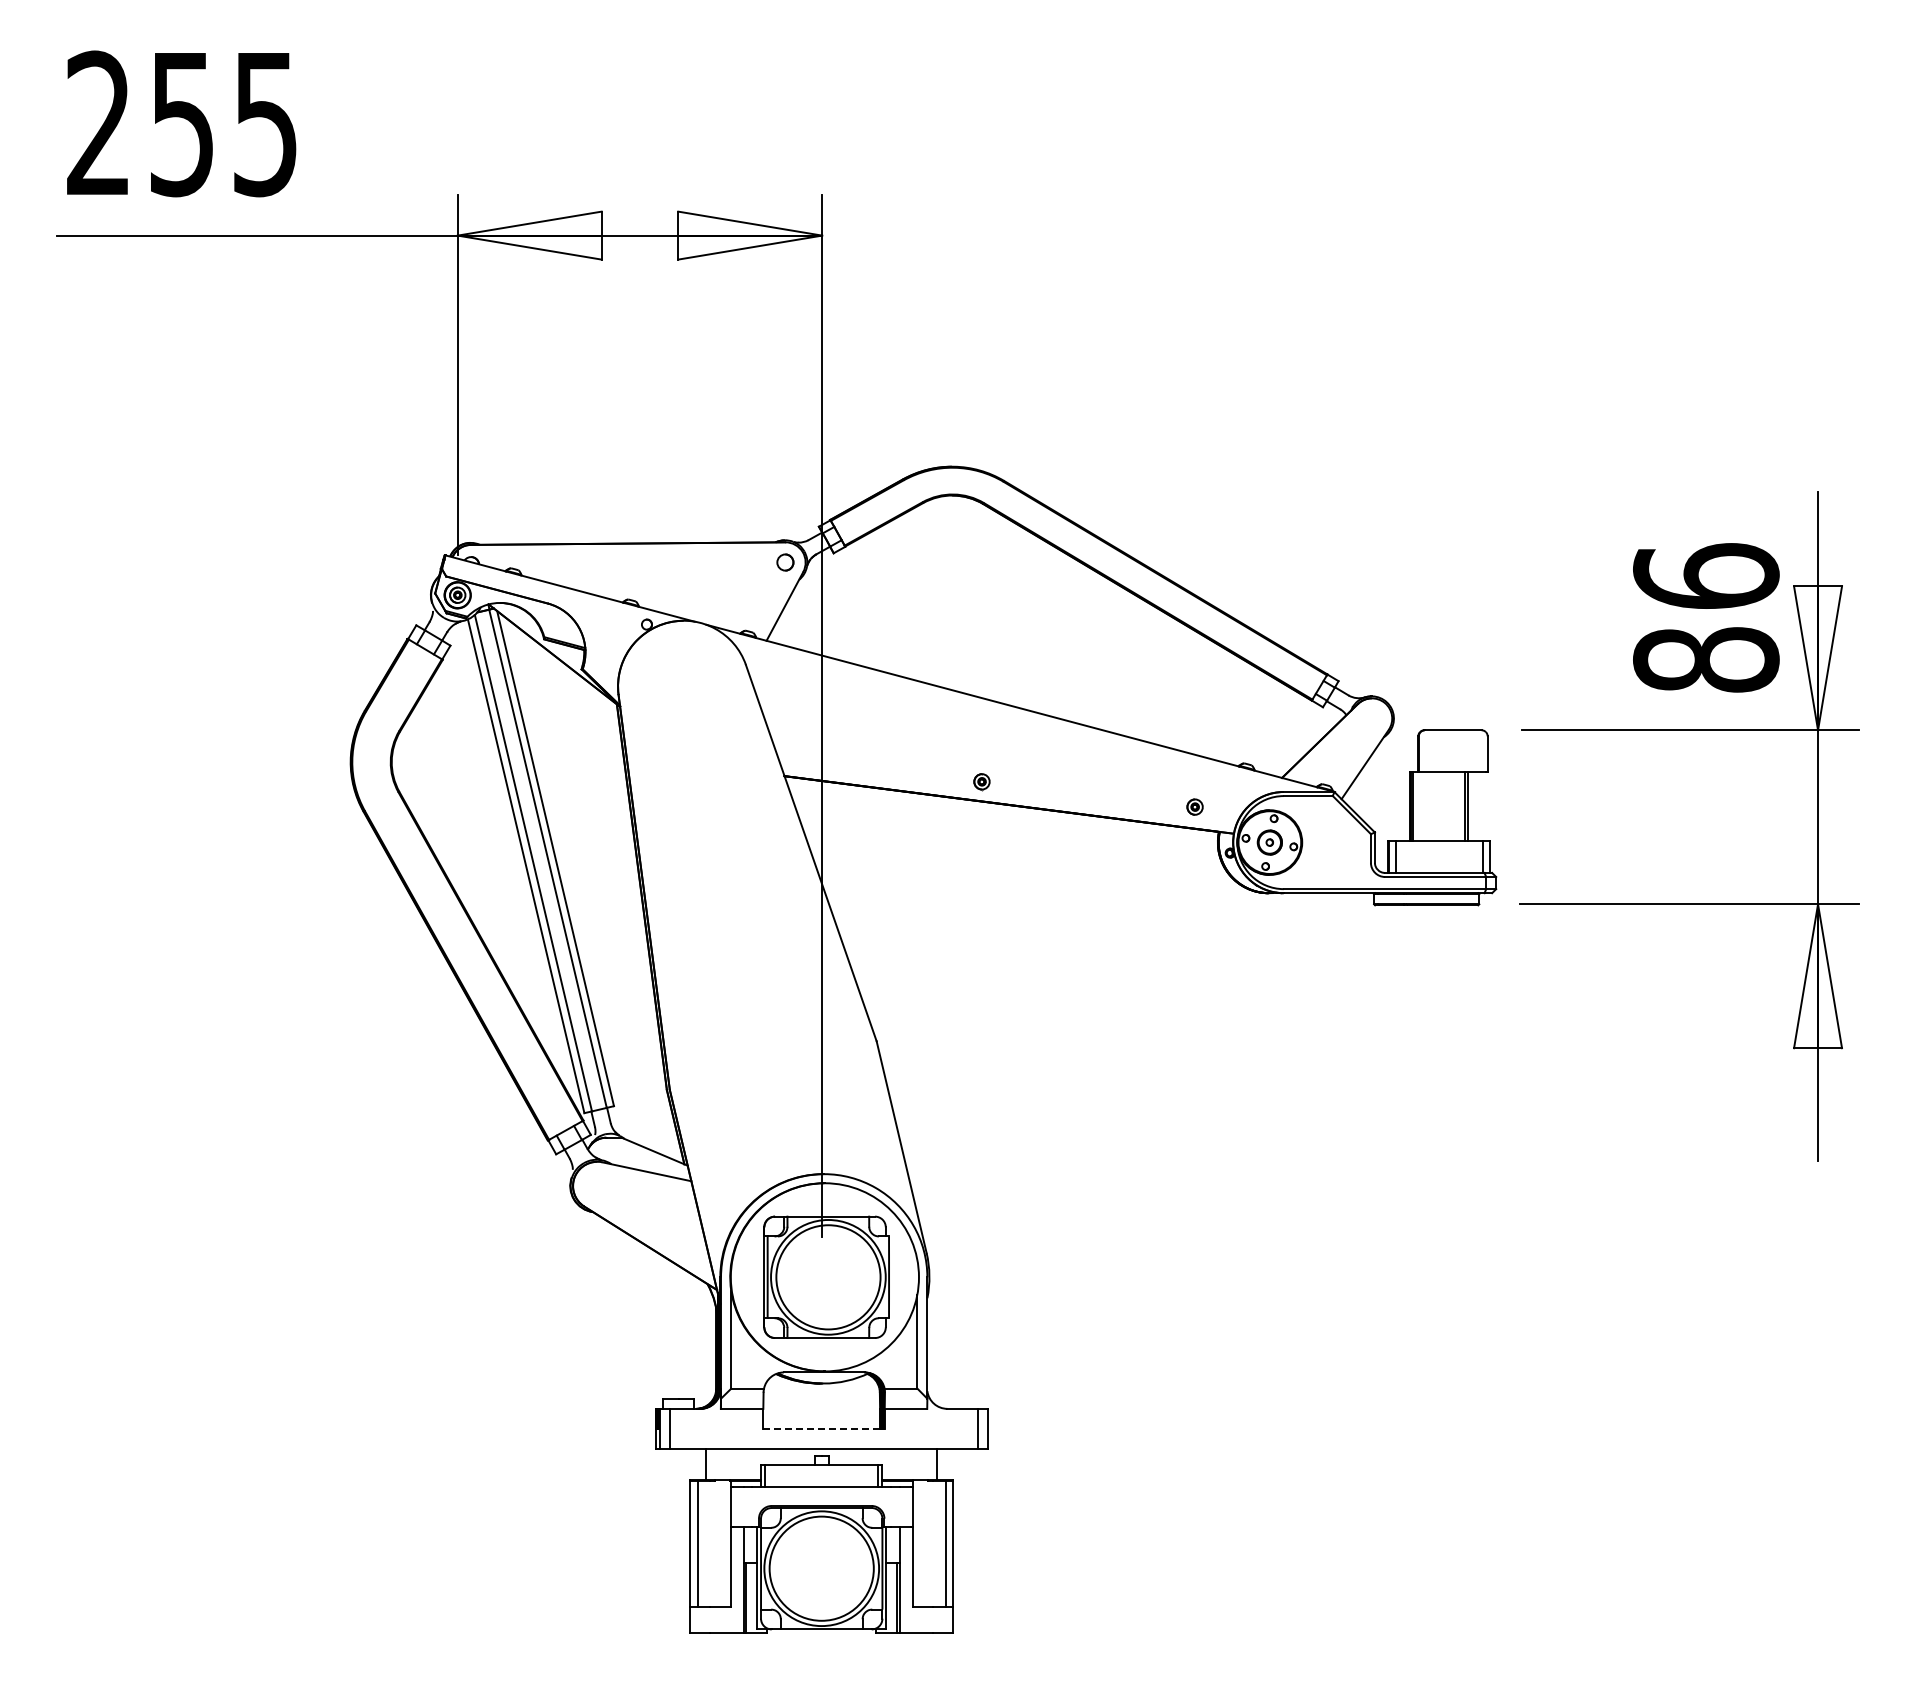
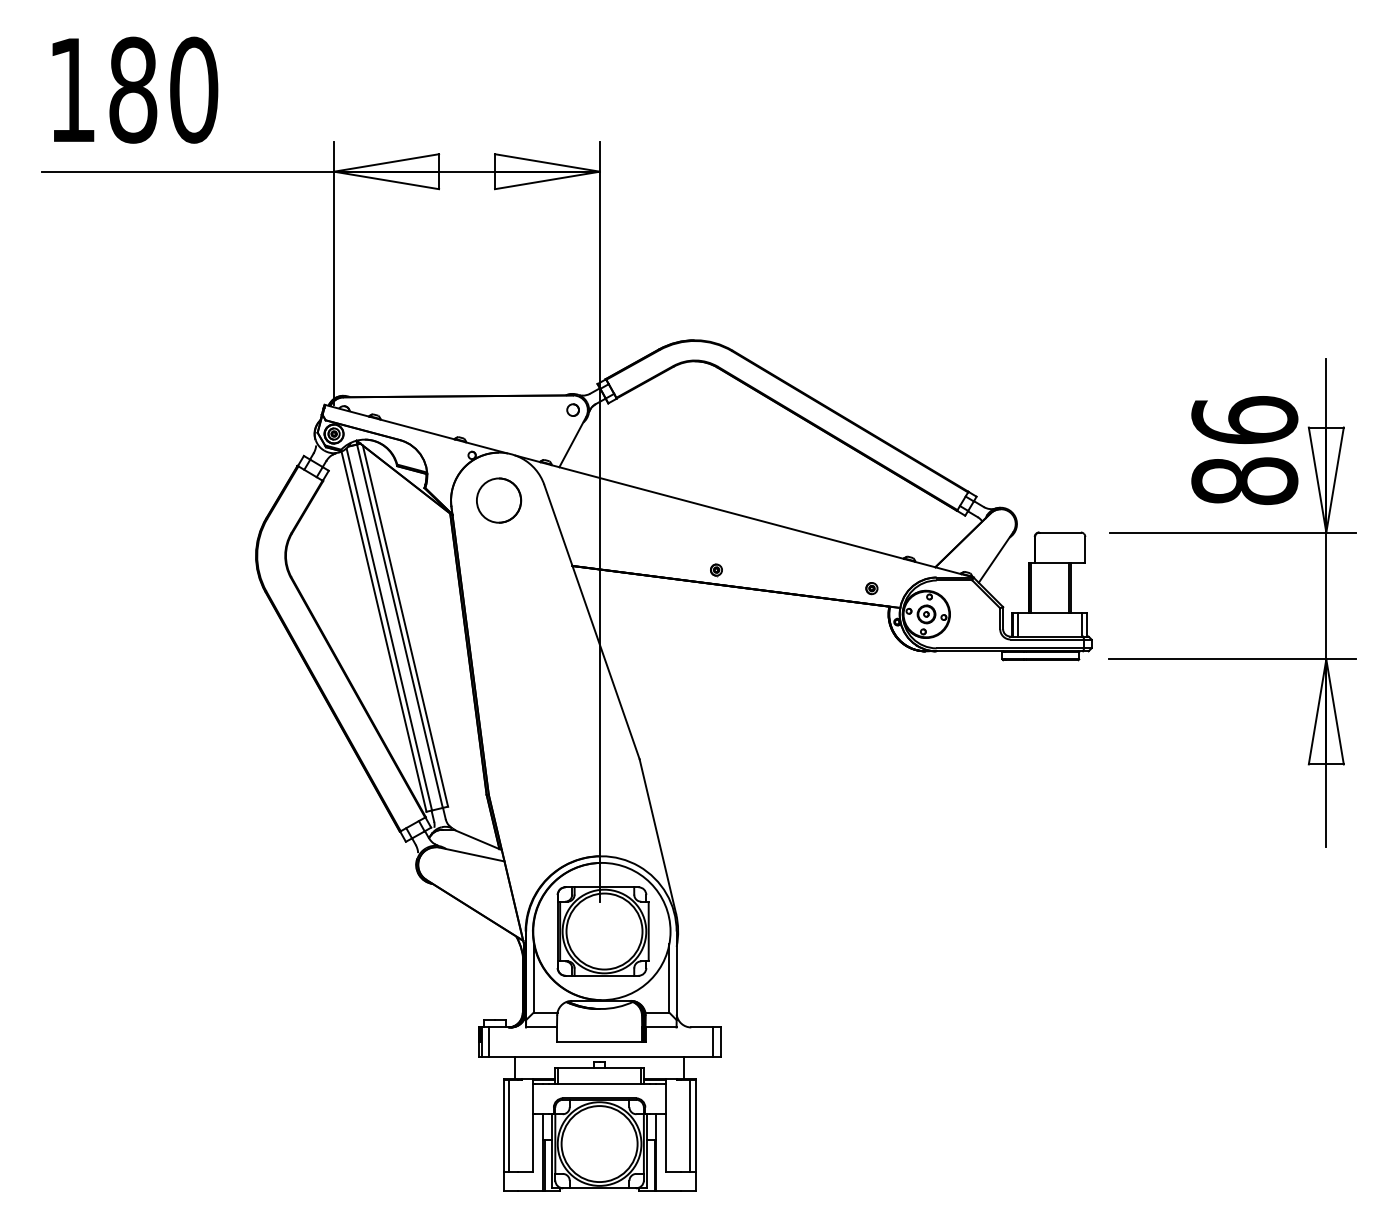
text: (182, 123) -> (133, 89), 255 -> 180
part: (683, 686) -> (498, 500), added
line: (824, 1429) -> (601, 1042), dashed -> solid

